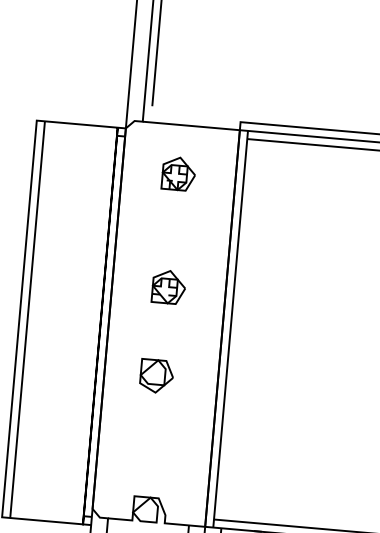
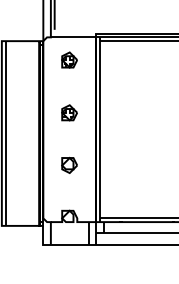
part: (156, 376) -> (69, 165), moved

